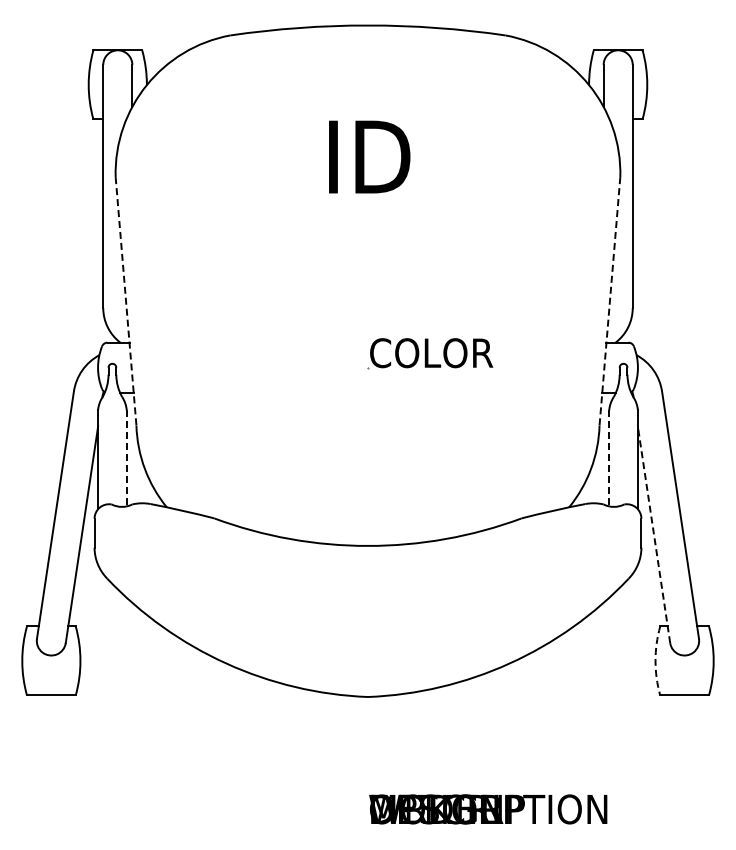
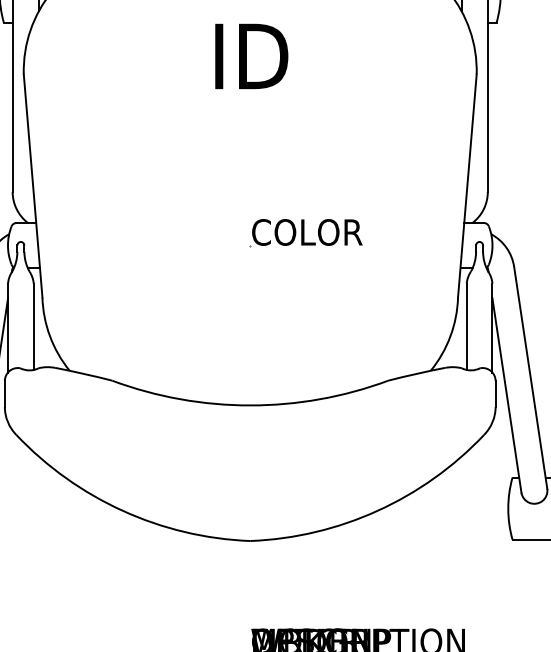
line: (126, 301) -> (33, 186), dashed -> solid
line: (609, 301) -> (466, 186), dashed -> solid
line: (126, 458) -> (33, 326), dashed -> solid
line: (609, 458) -> (466, 326), dashed -> solid
line: (654, 534) -> (507, 395), dashed -> solid
arc: (655, 660) -> (508, 508), dashed -> solid

